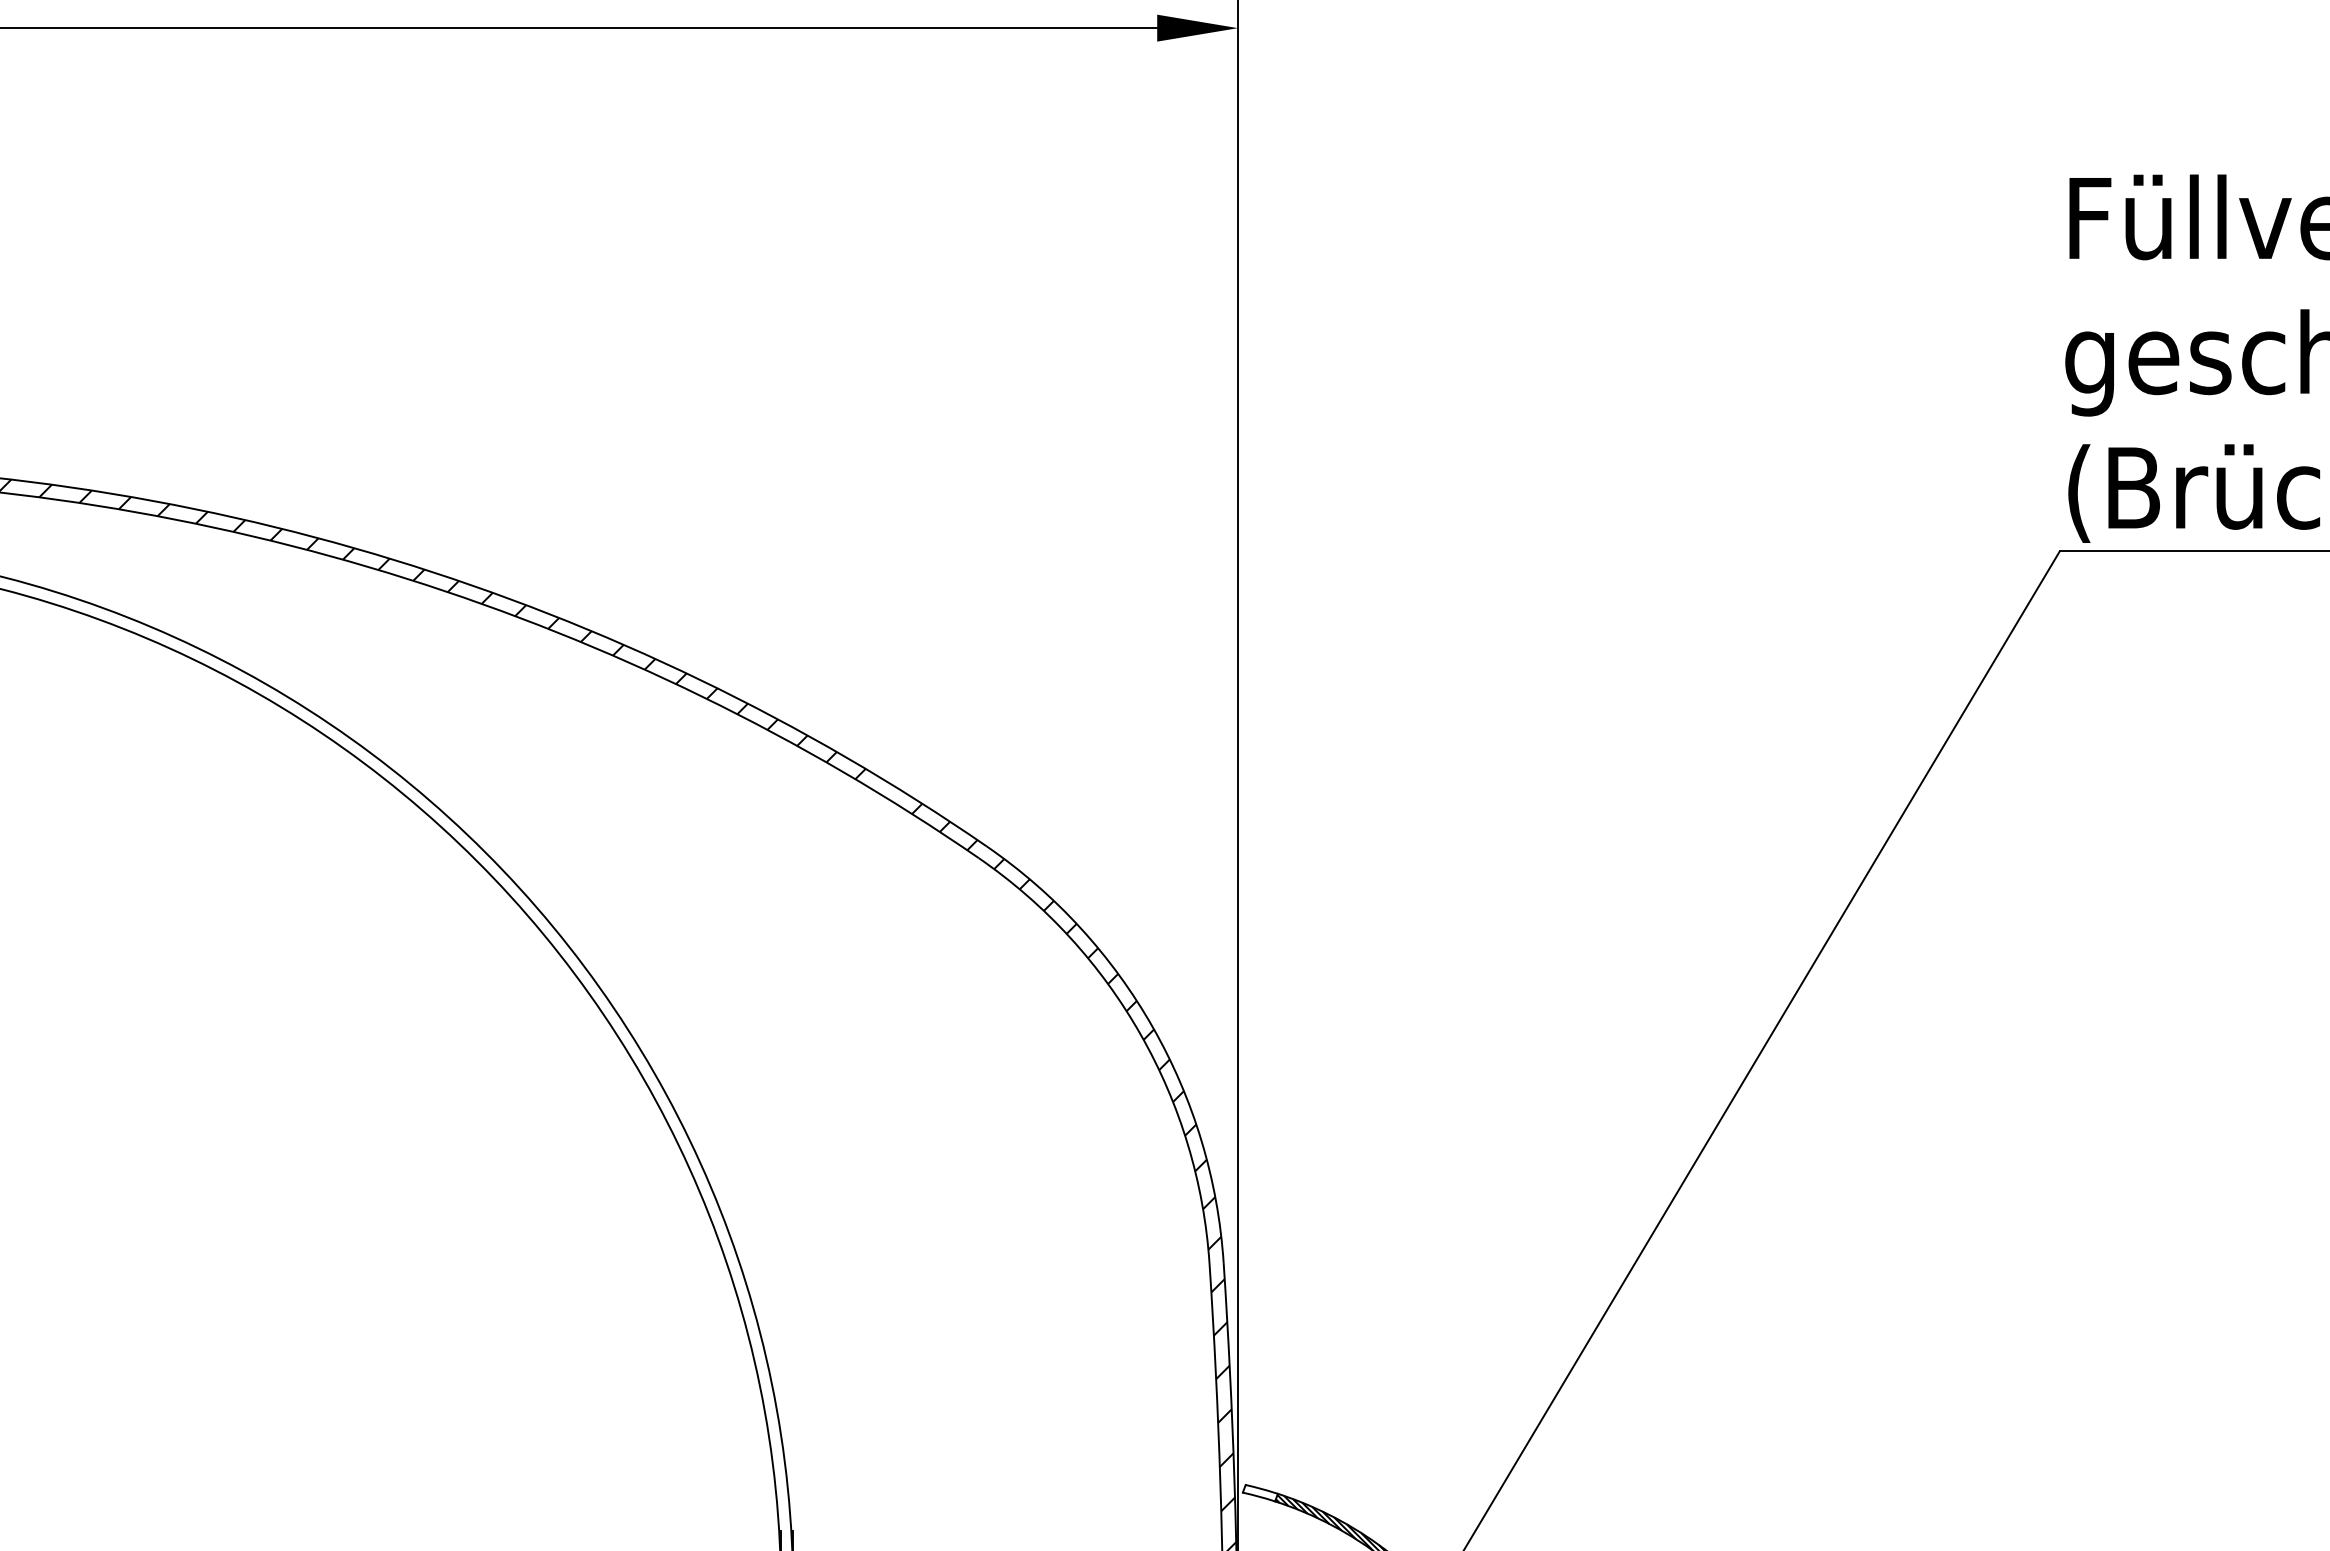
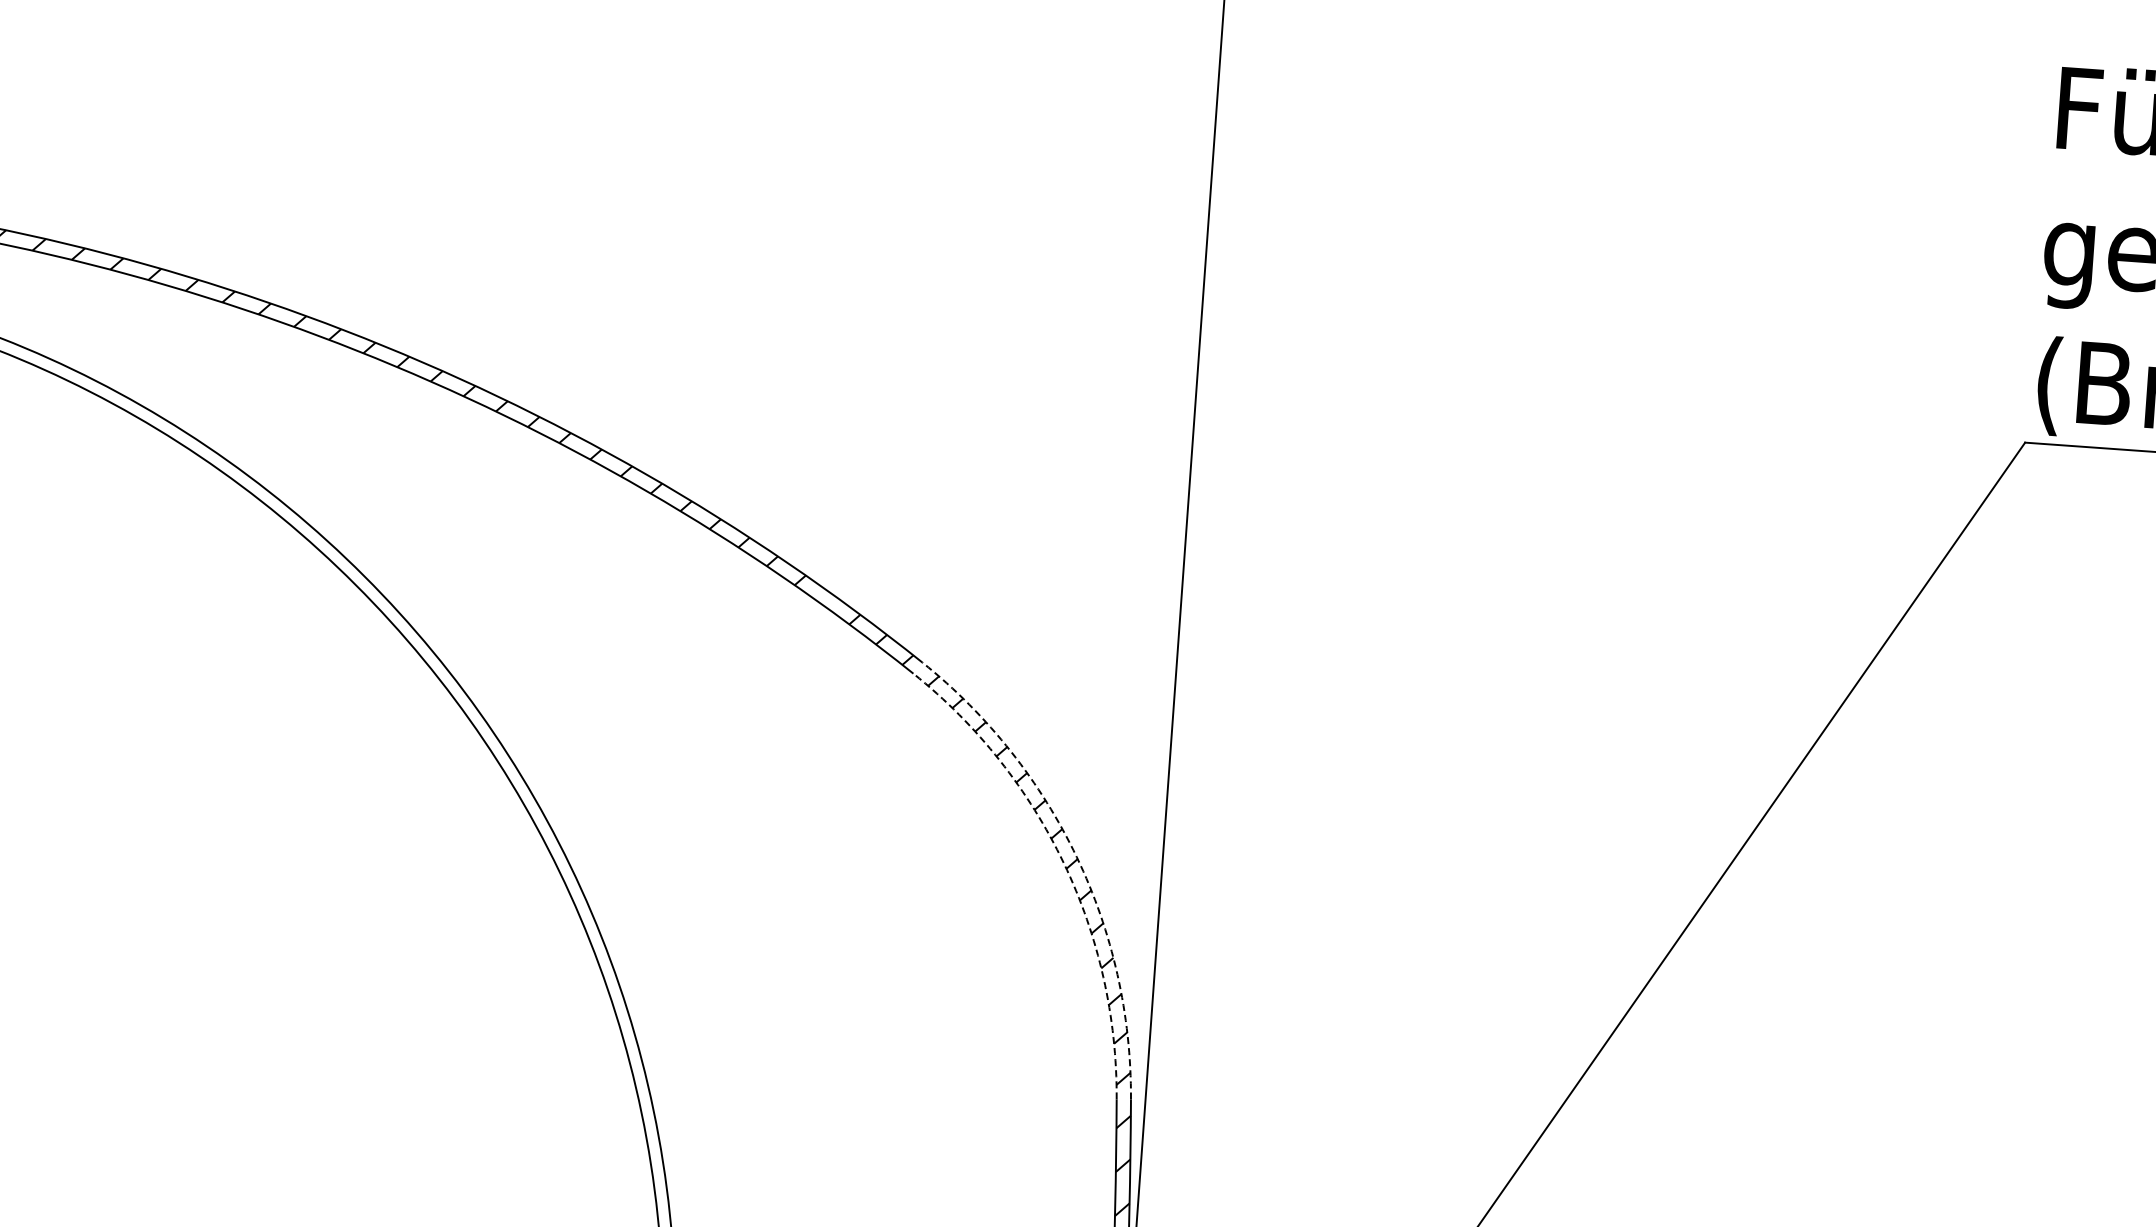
arc: (1153, 1027) -> (1077, 857), solid -> dashed
arc: (1140, 1034) -> (1063, 863), solid -> dashed

